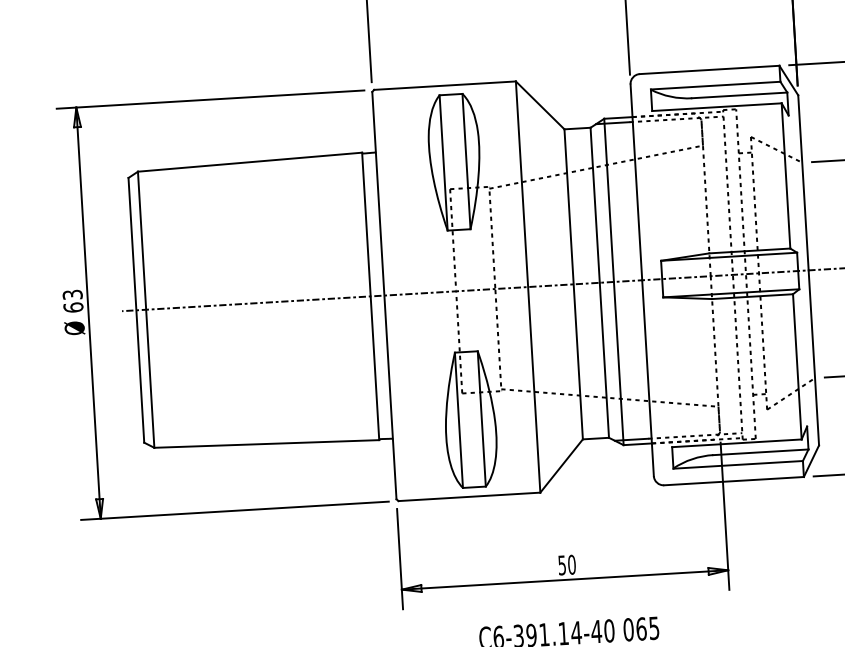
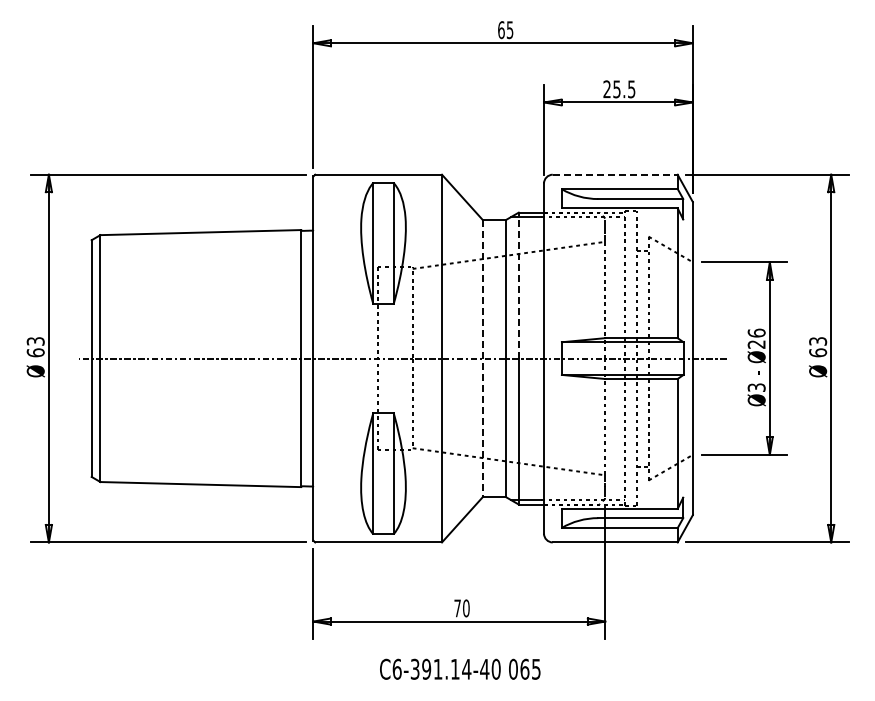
line: (709, 69) -> (615, 174), solid -> dashed
line: (608, 200) -> (518, 285), solid -> dashed
line: (573, 284) -> (482, 358), solid -> dashed
text: (562, 565) -> (457, 608), 50 -> 70

